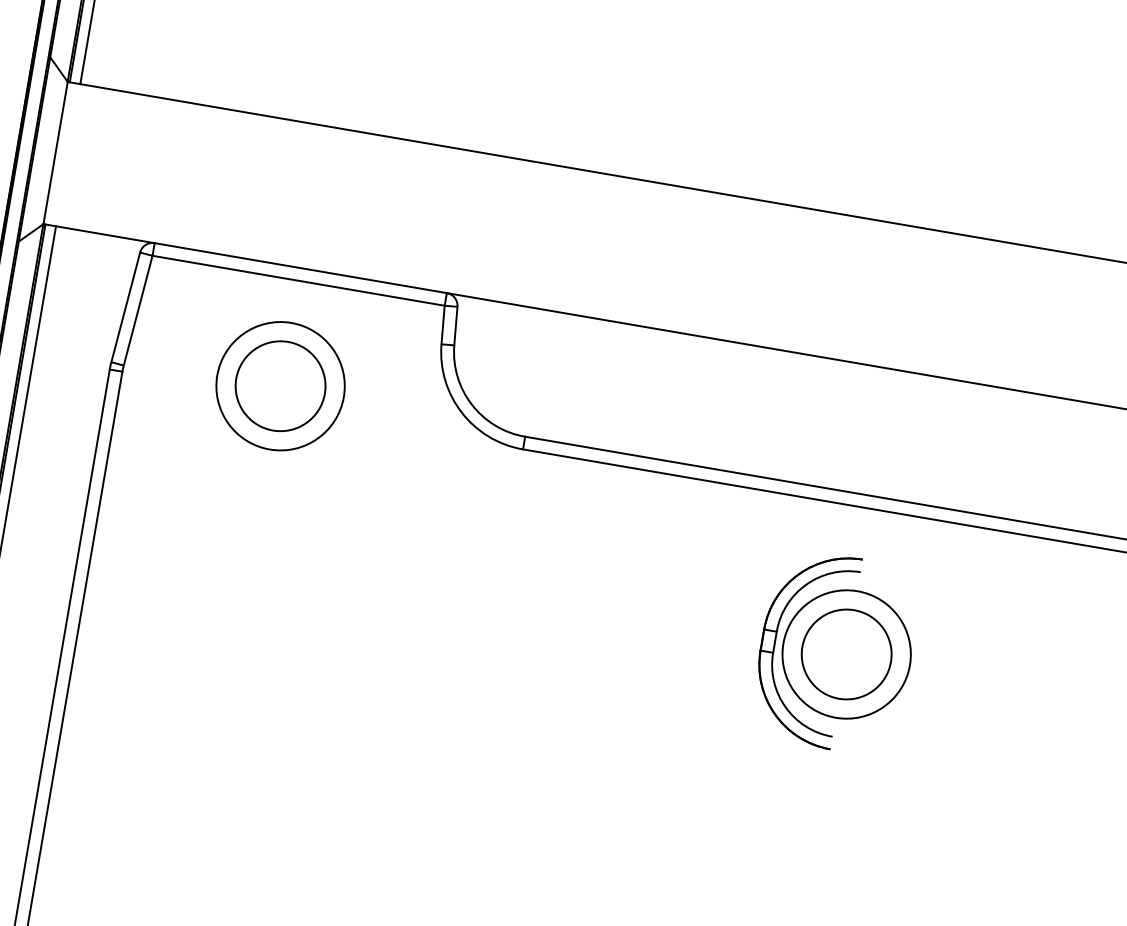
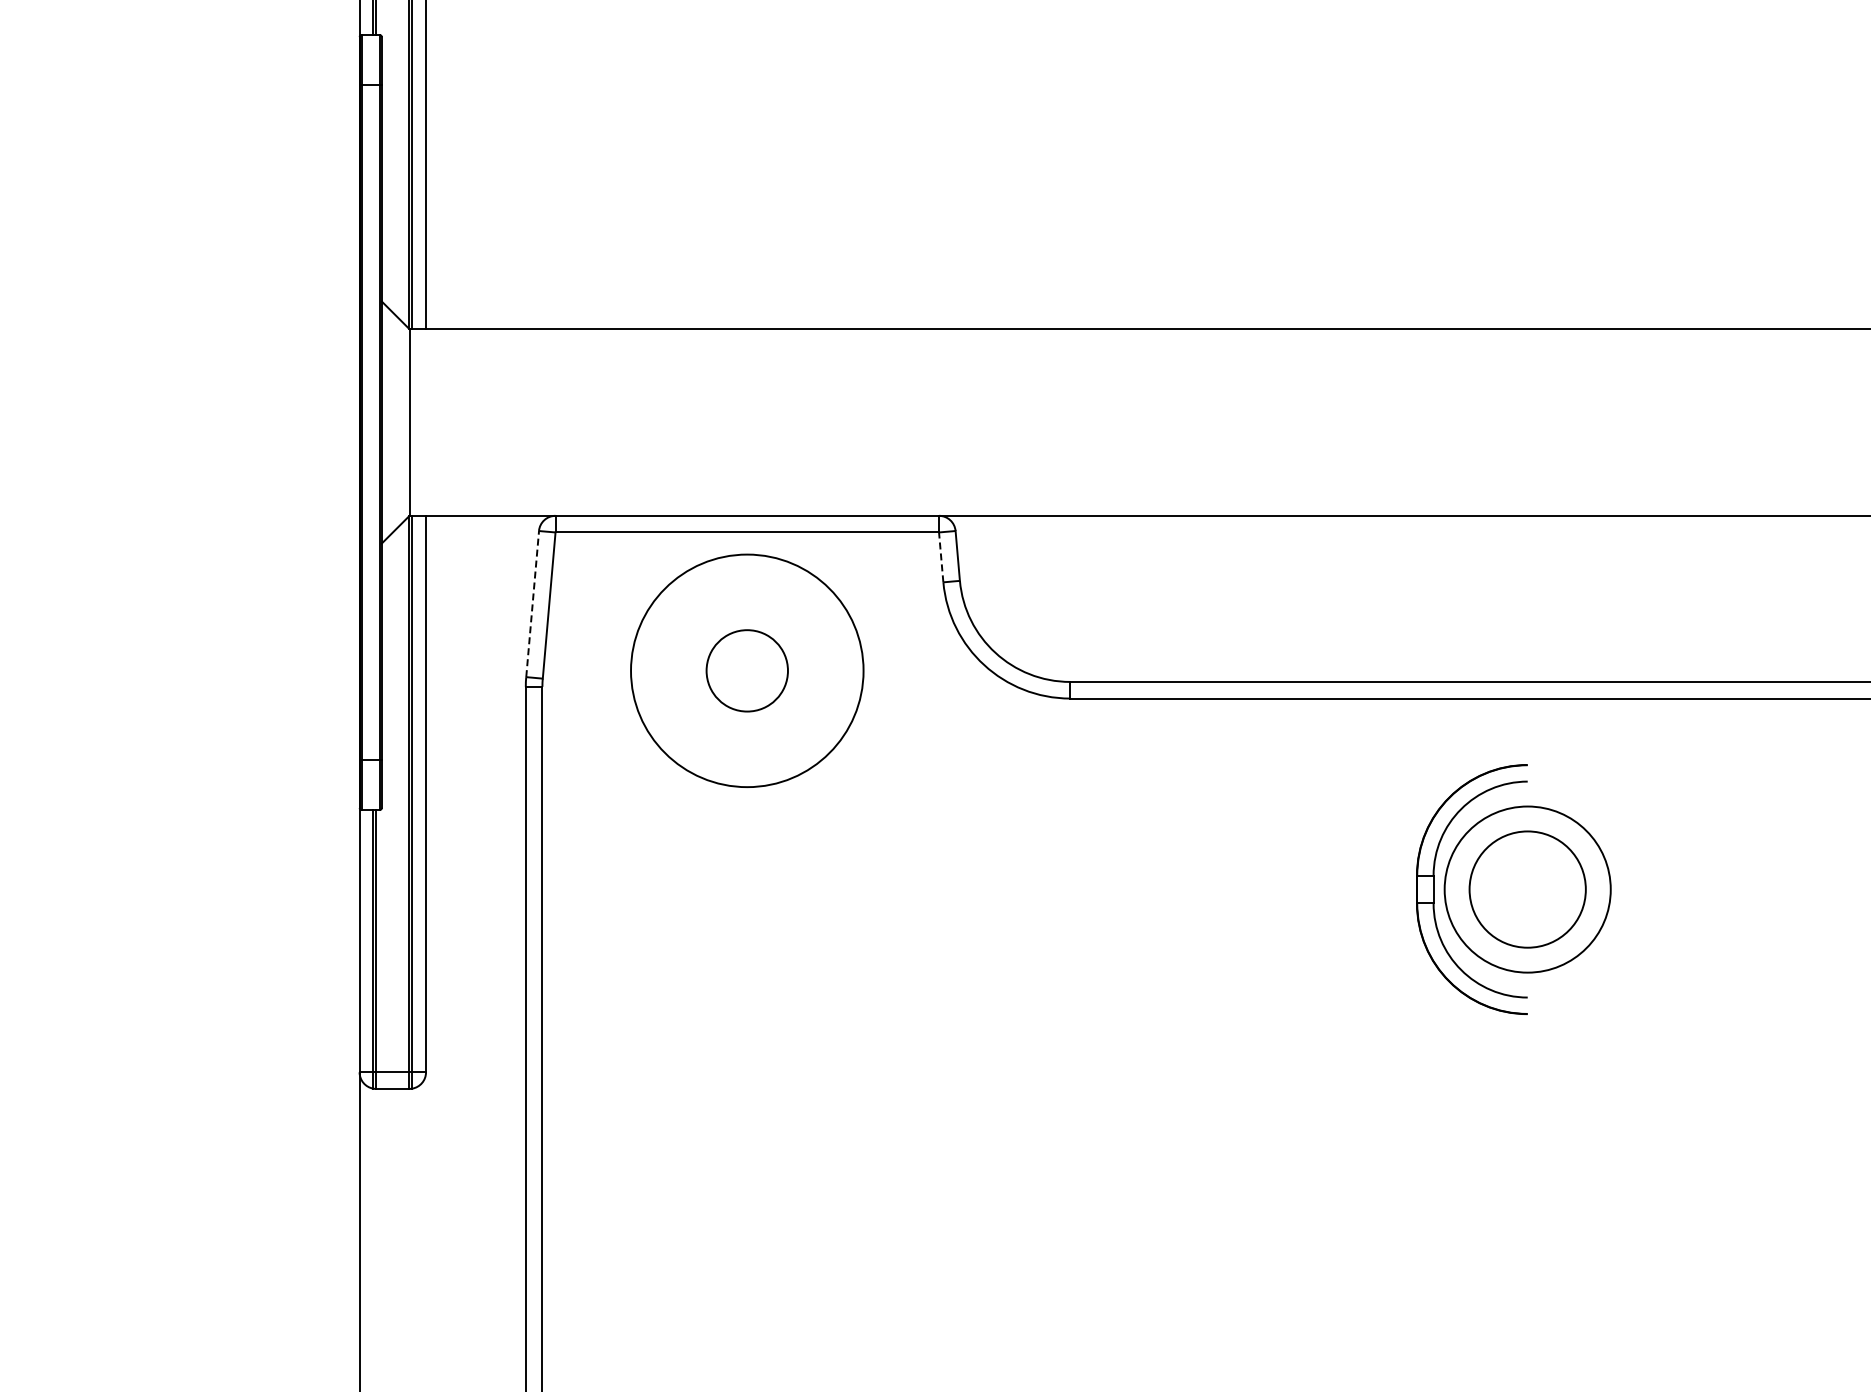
line: (125, 306) -> (532, 603), solid -> dashed
line: (443, 324) -> (941, 556), solid -> dashed
circle: (280, 385) -> (747, 670), size x0.7
circle: (280, 385) -> (747, 670), size x1.4

